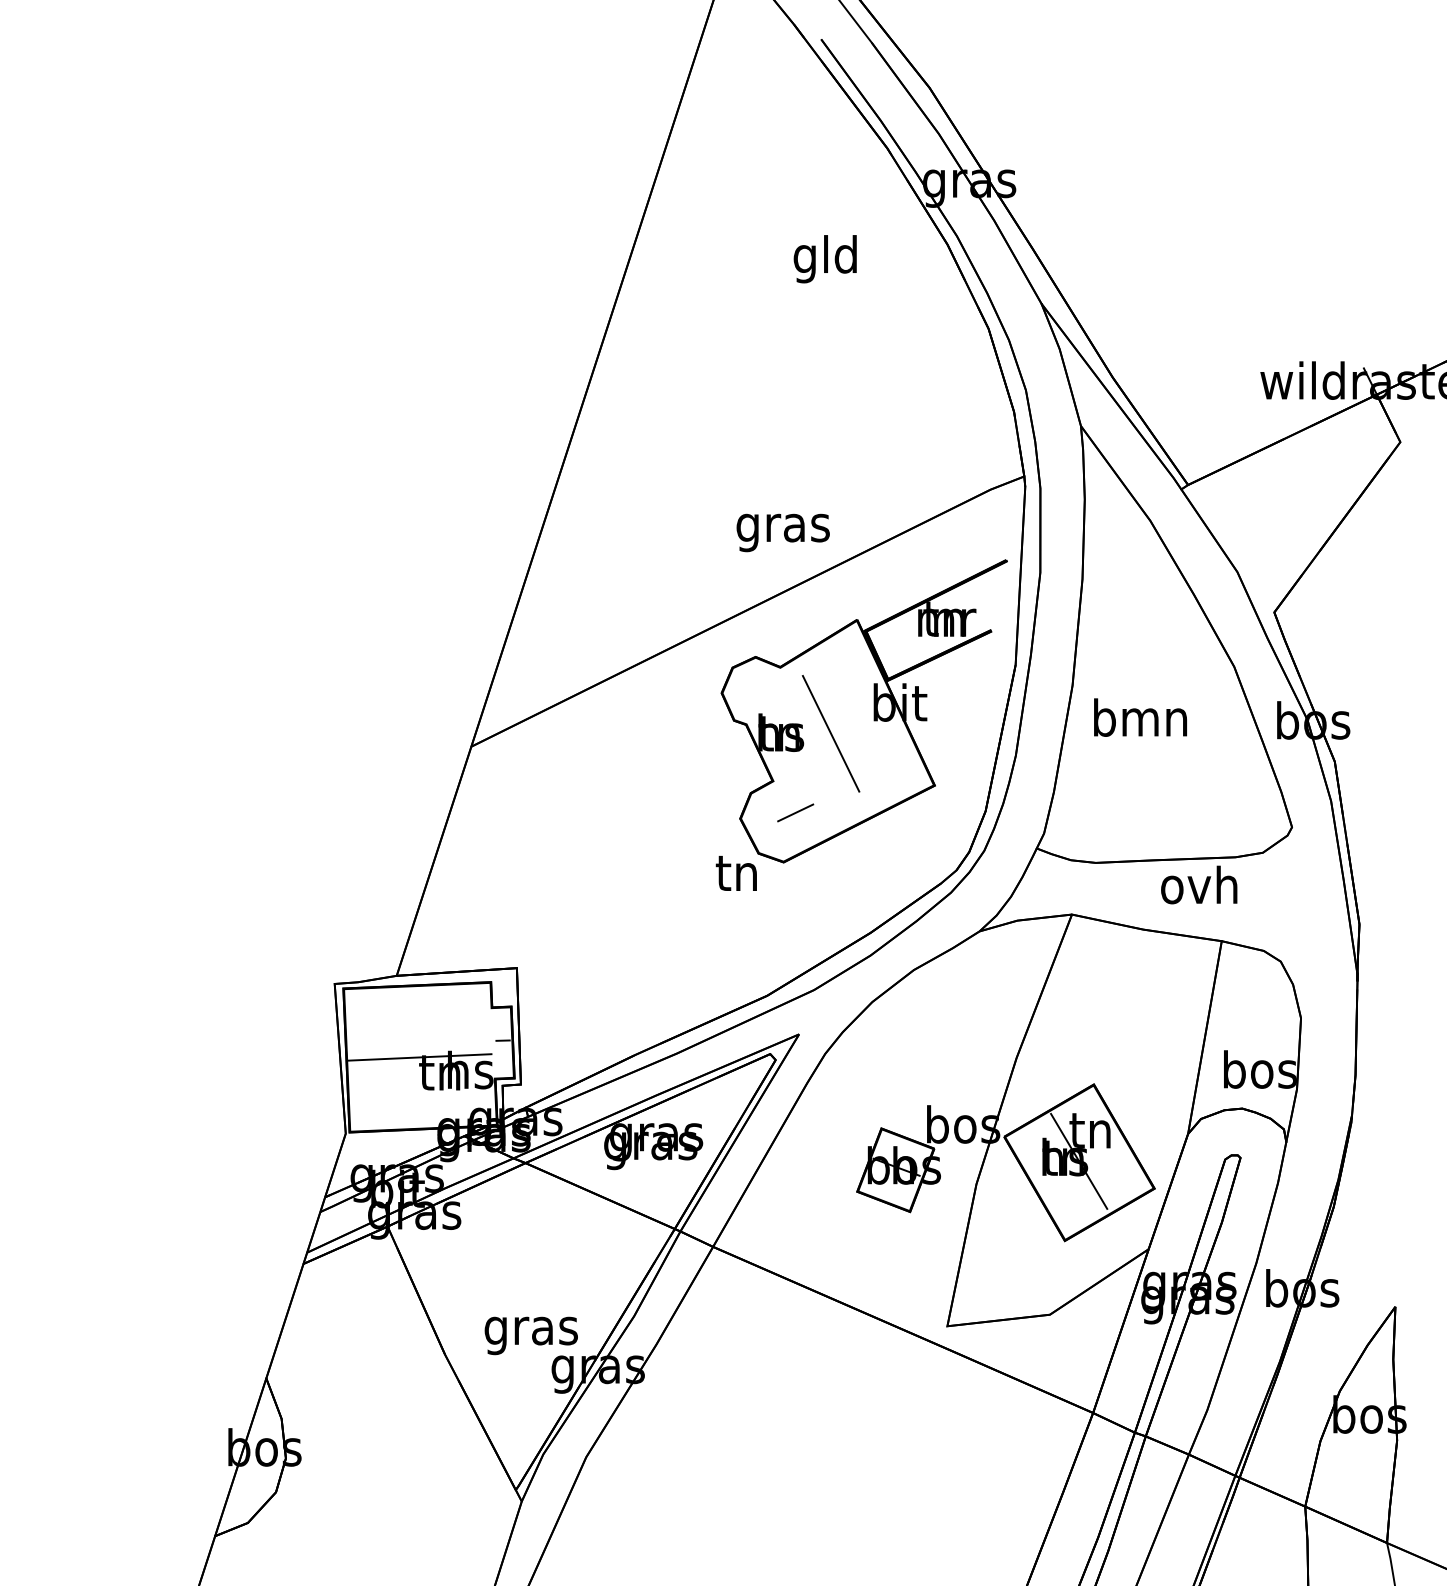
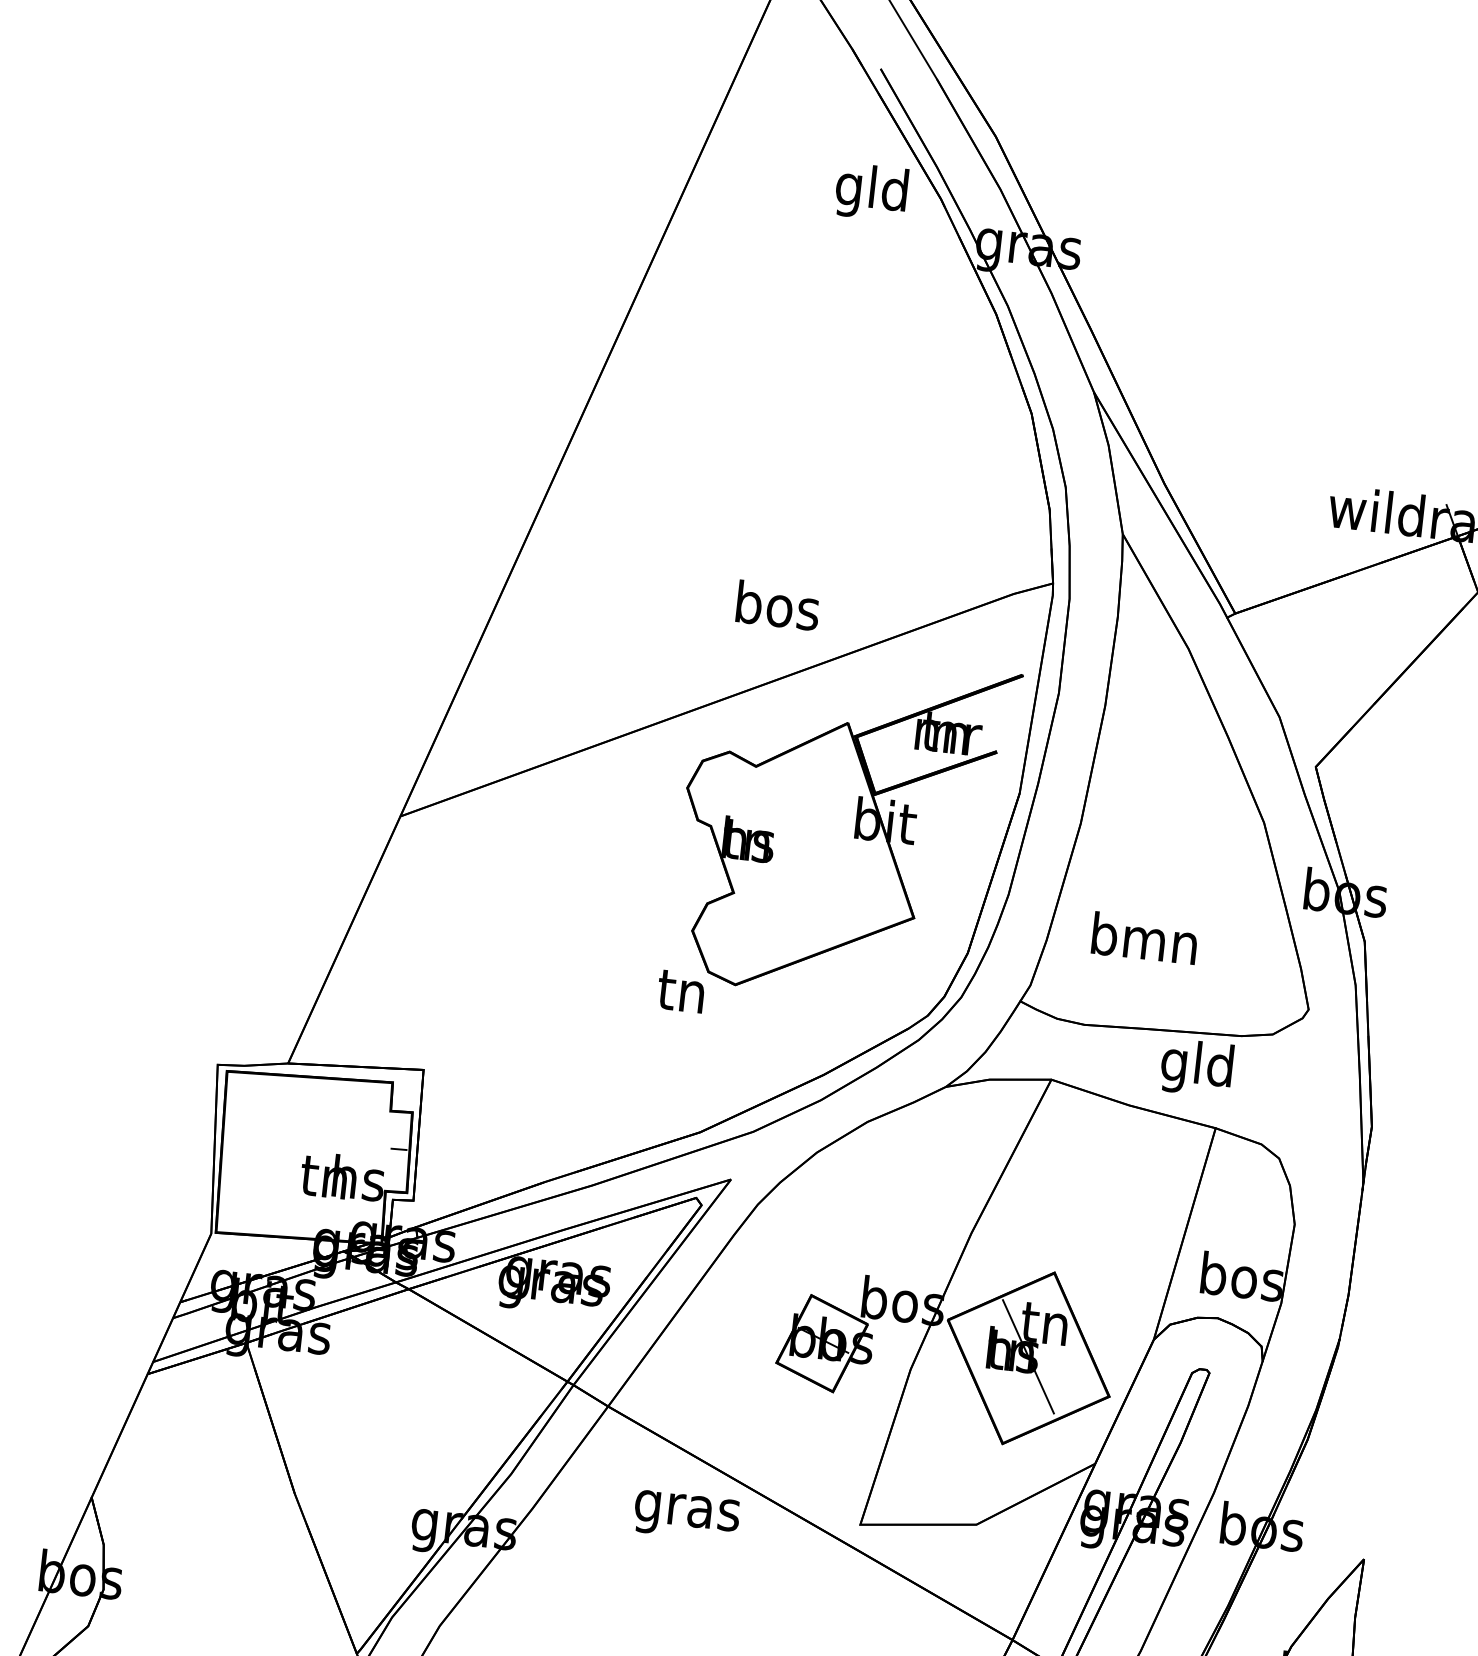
text: (824, 259) -> (870, 192), moved
text: (782, 527) -> (776, 610), gras -> bos
text: (1140, 717) -> (1144, 938), moved
line: (830, 733) -> (803, 846), removed
line: (795, 812) -> (754, 930), removed
text: (1199, 889) -> (1197, 1067), ovh -> gld
line: (419, 1057) -> (303, 1157), removed
text: (530, 1335) -> (685, 1515), moved

